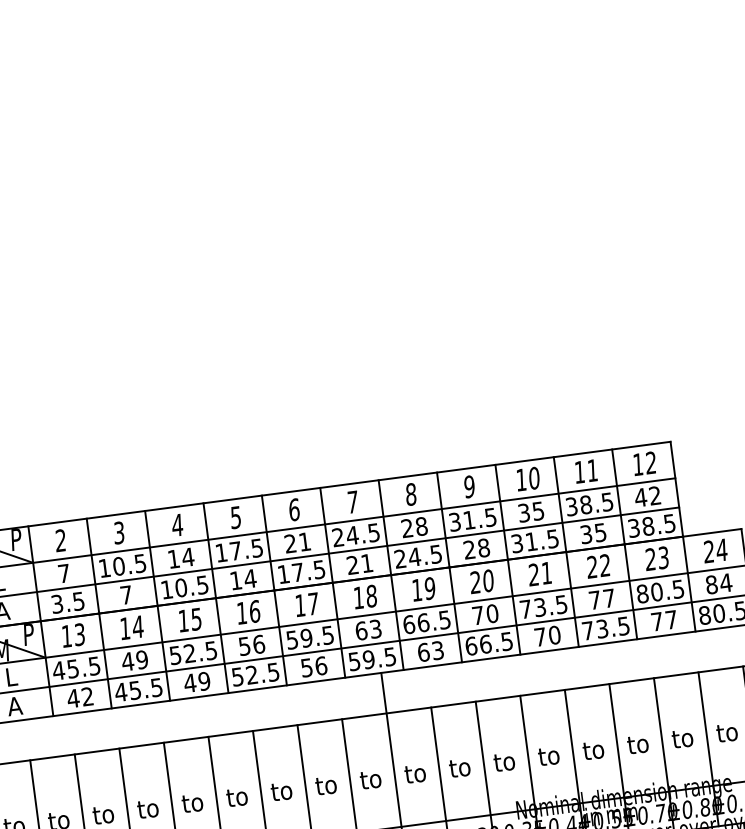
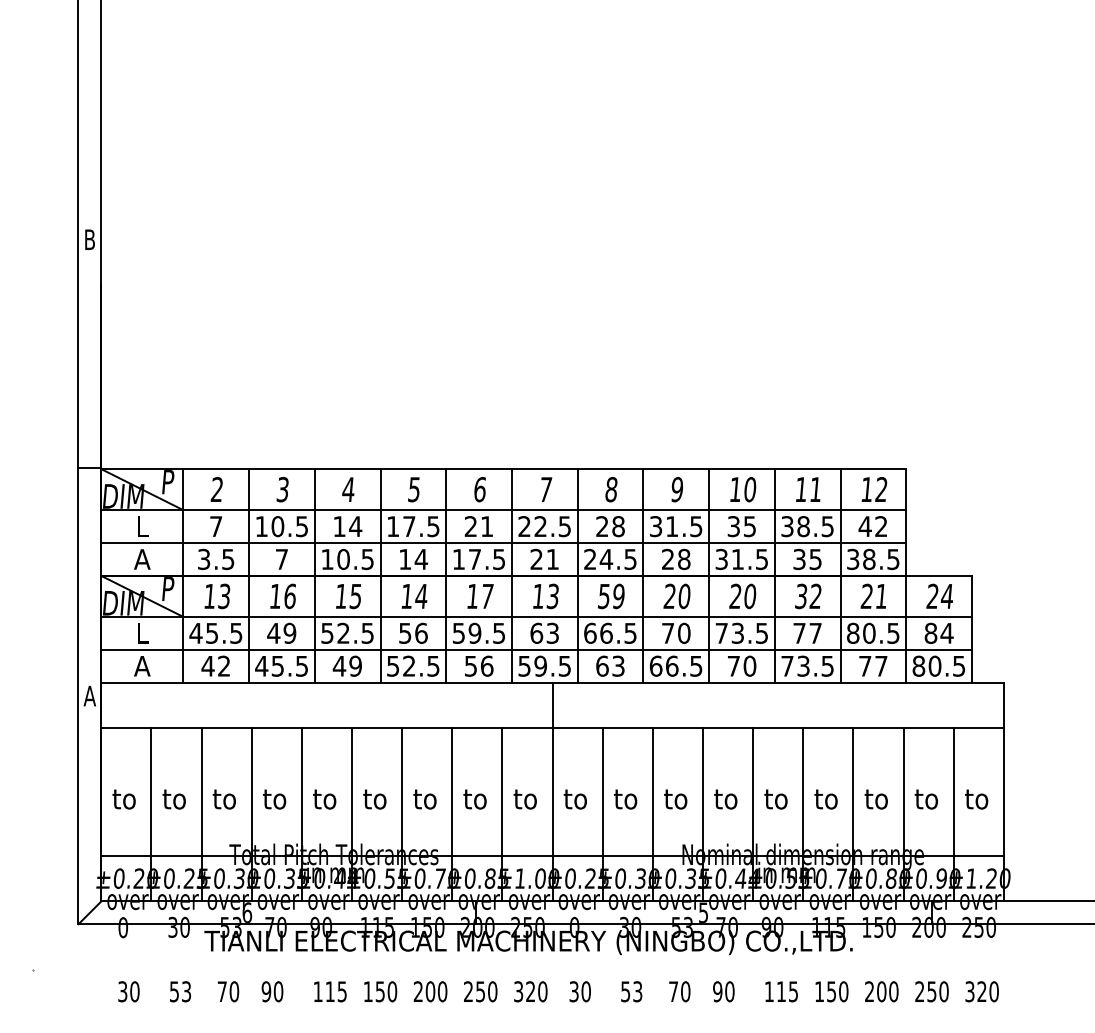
text: (352, 535) -> (540, 526), 24.5 -> 22.5
text: (663, 557) -> (881, 596), 23 -> 21
text: (592, 567) -> (801, 596), 22 -> 32
text: (547, 573) -> (750, 596), 21 -> 20
text: (416, 590) -> (603, 596), 19 -> 59
text: (371, 596) -> (552, 596), 18 -> 13
text: (254, 611) -> (421, 596), 16 -> 14
text: (137, 627) -> (289, 596), 14 -> 16

